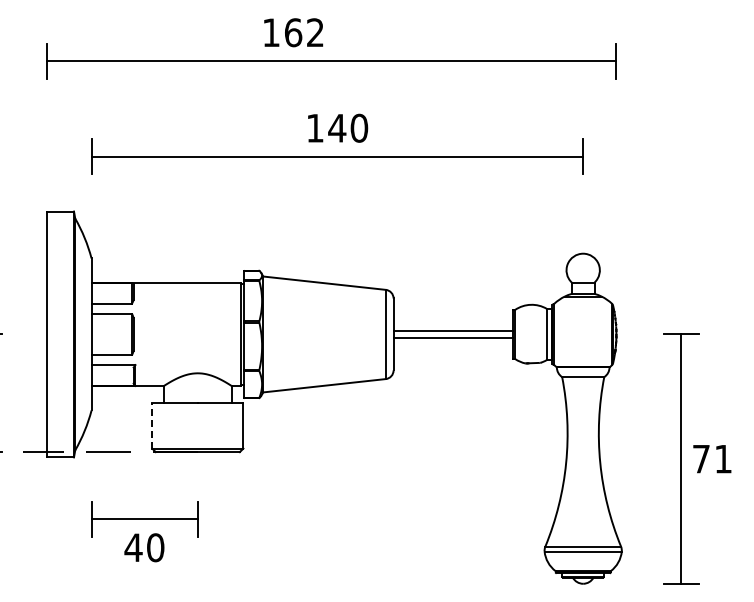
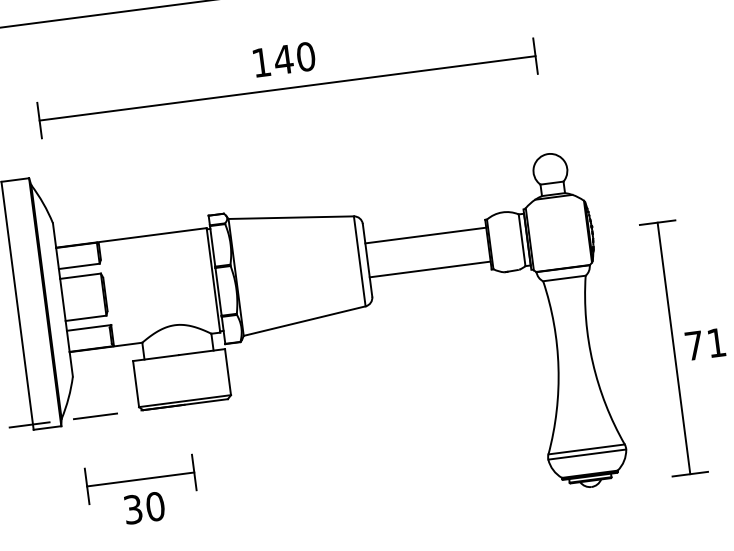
line: (453, 331) -> (430, 269), moved
line: (453, 337) -> (425, 235), moved
line: (152, 425) -> (136, 383), dashed -> solid
text: (133, 547) -> (133, 509), 40 -> 30

